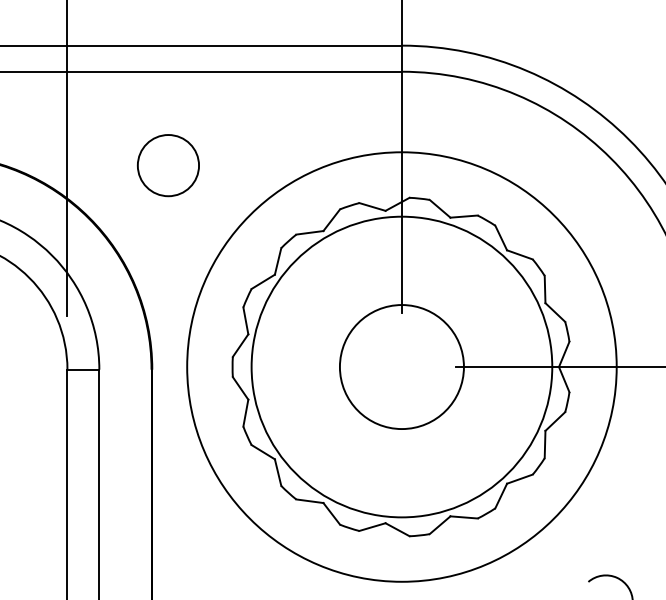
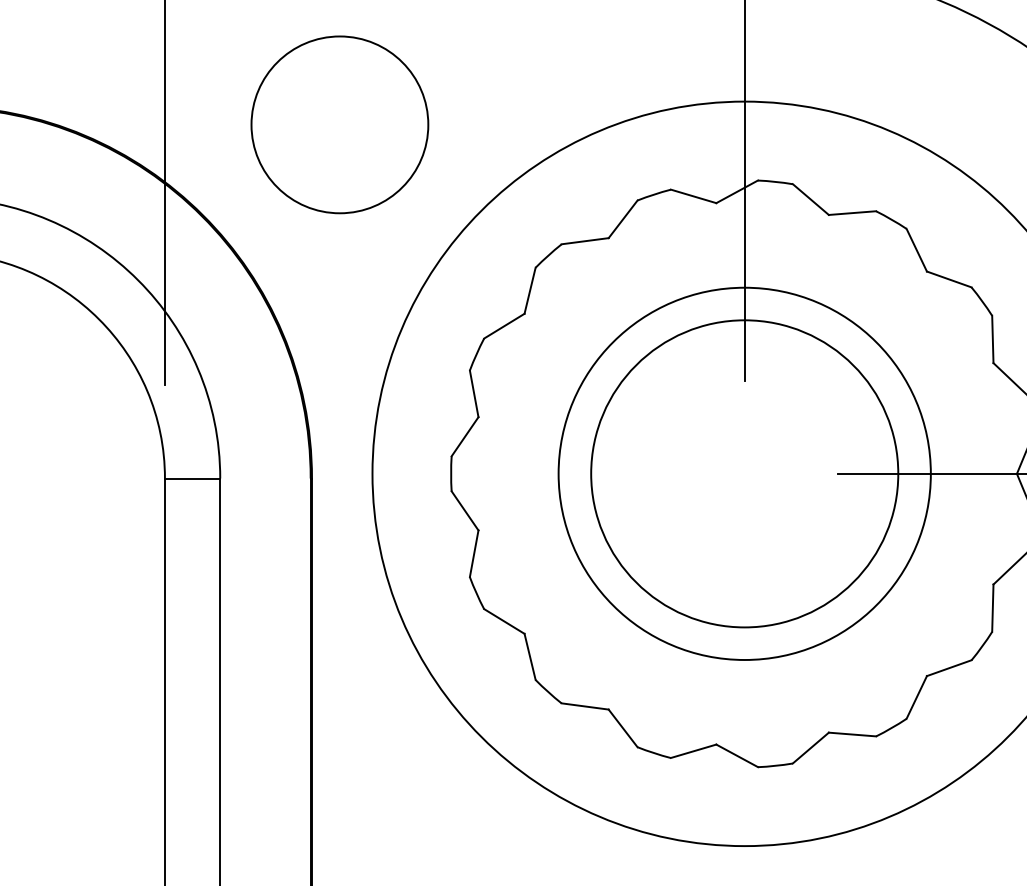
circle: (168, 165) -> (340, 124), size x1.67
circle: (401, 366) -> (743, 472), size x0.71
circle: (401, 366) -> (743, 472), size x1.43

